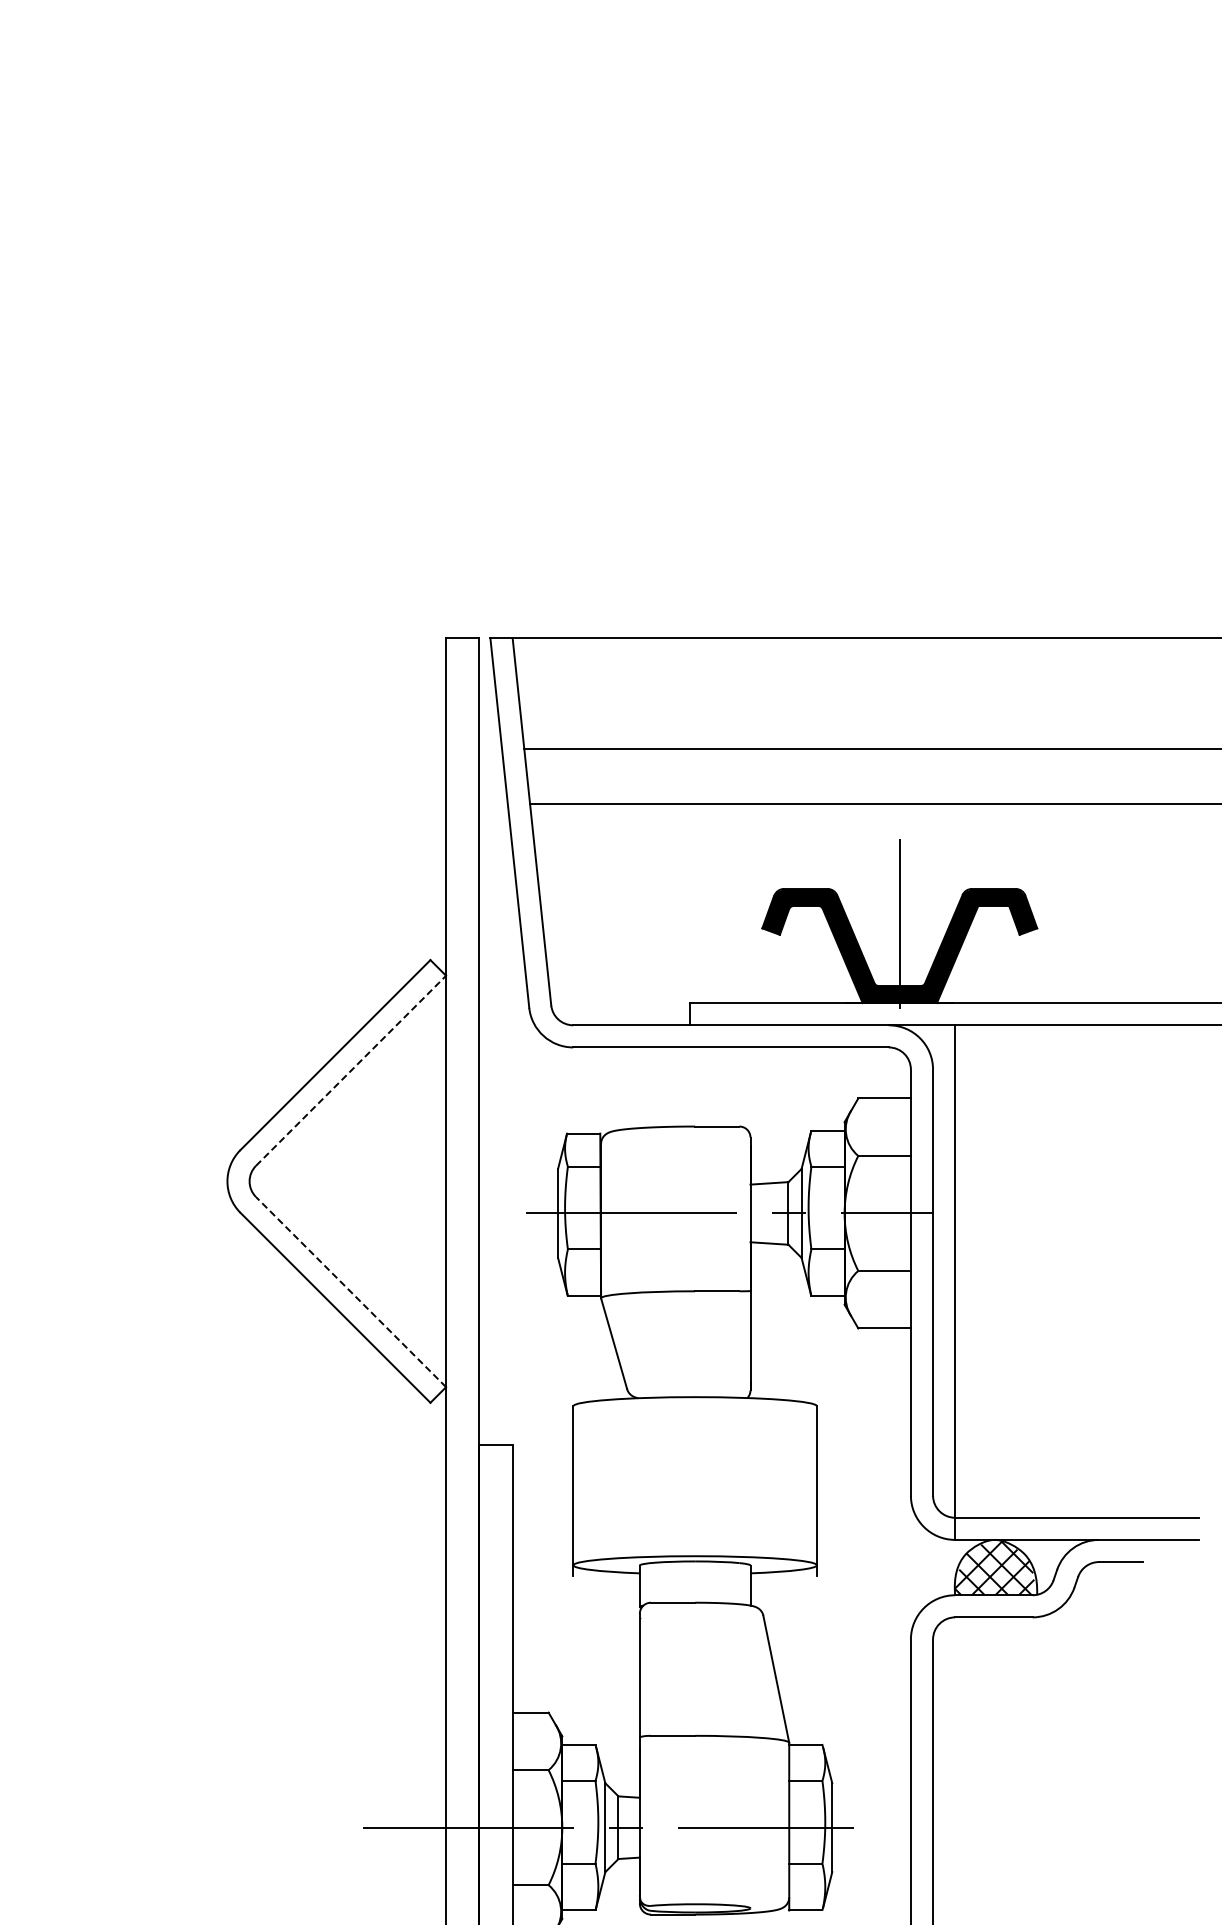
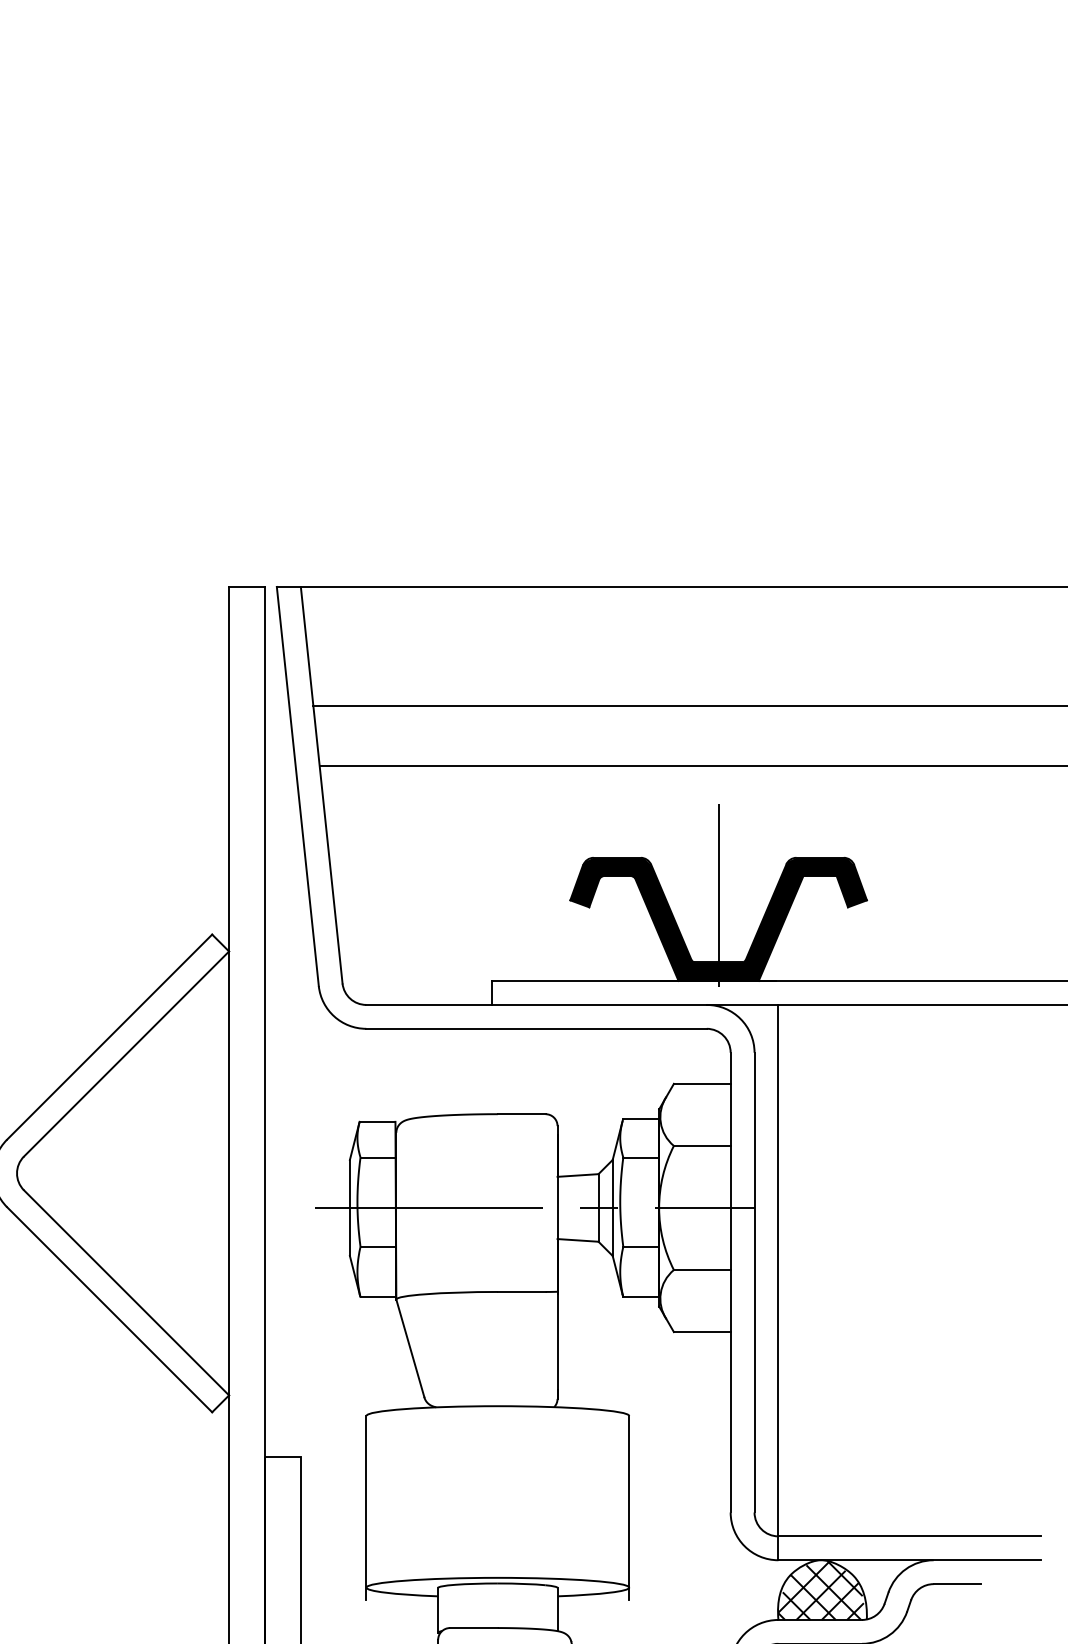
line: (351, 1070) -> (126, 1053), dashed -> solid
line: (350, 1291) -> (125, 1292), dashed -> solid

